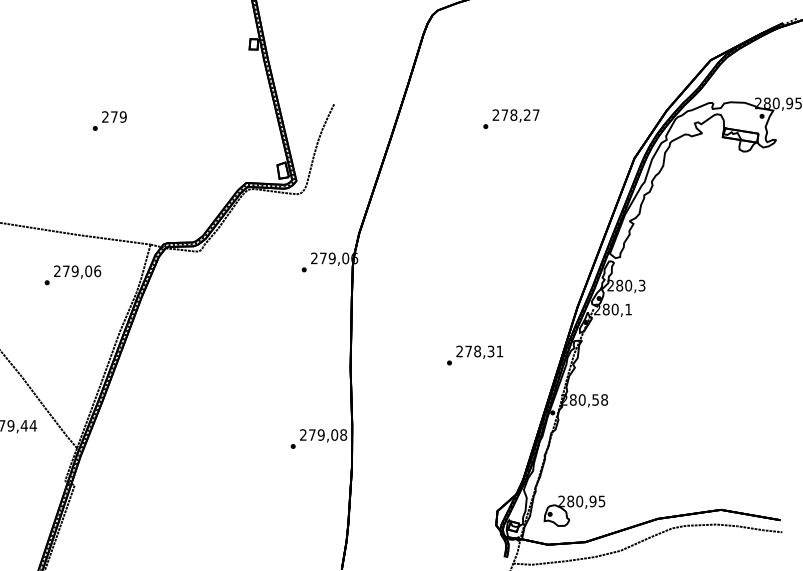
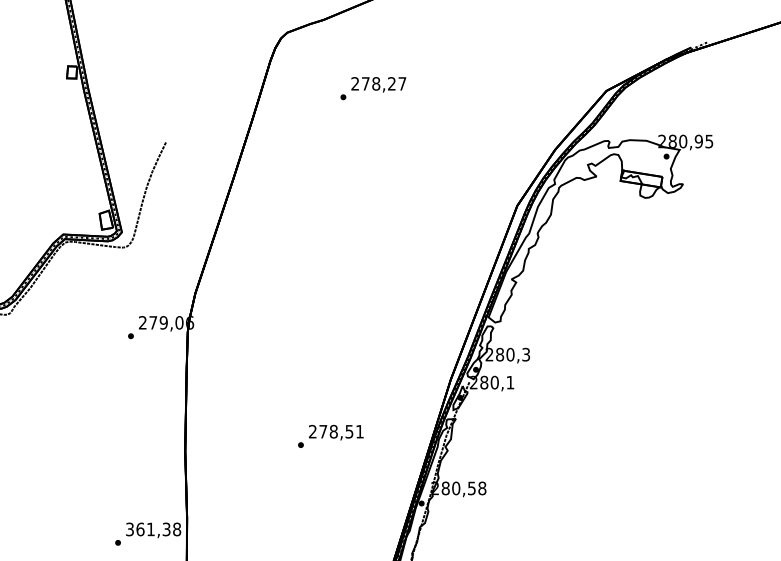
text: (511, 118) -> (373, 87), moved
text: (491, 350) -> (350, 430), 278,31 -> 278,51
text: (319, 434) -> (148, 528), 279,08 -> 361,38

